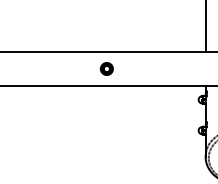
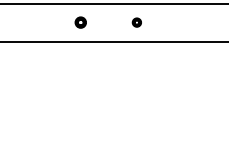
part: (55, 68) -> (79, 22), added
part: (106, 68) -> (136, 22), size x0.62

